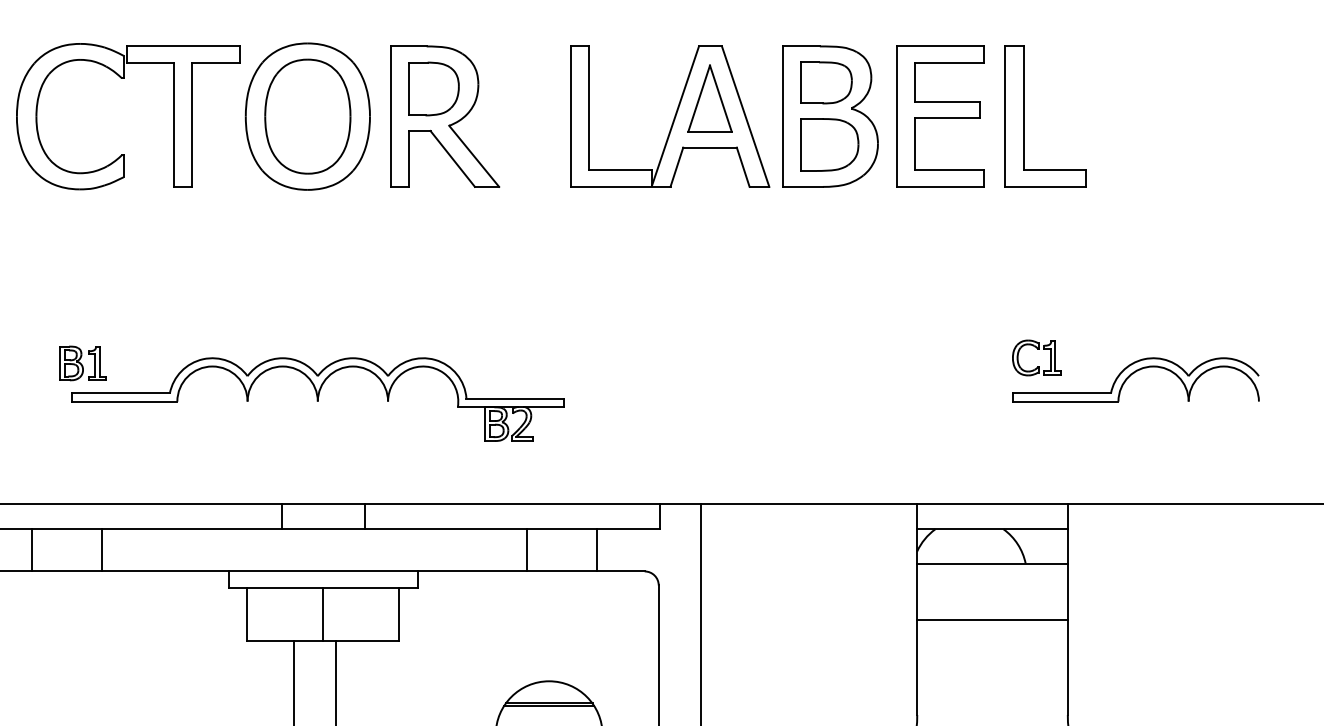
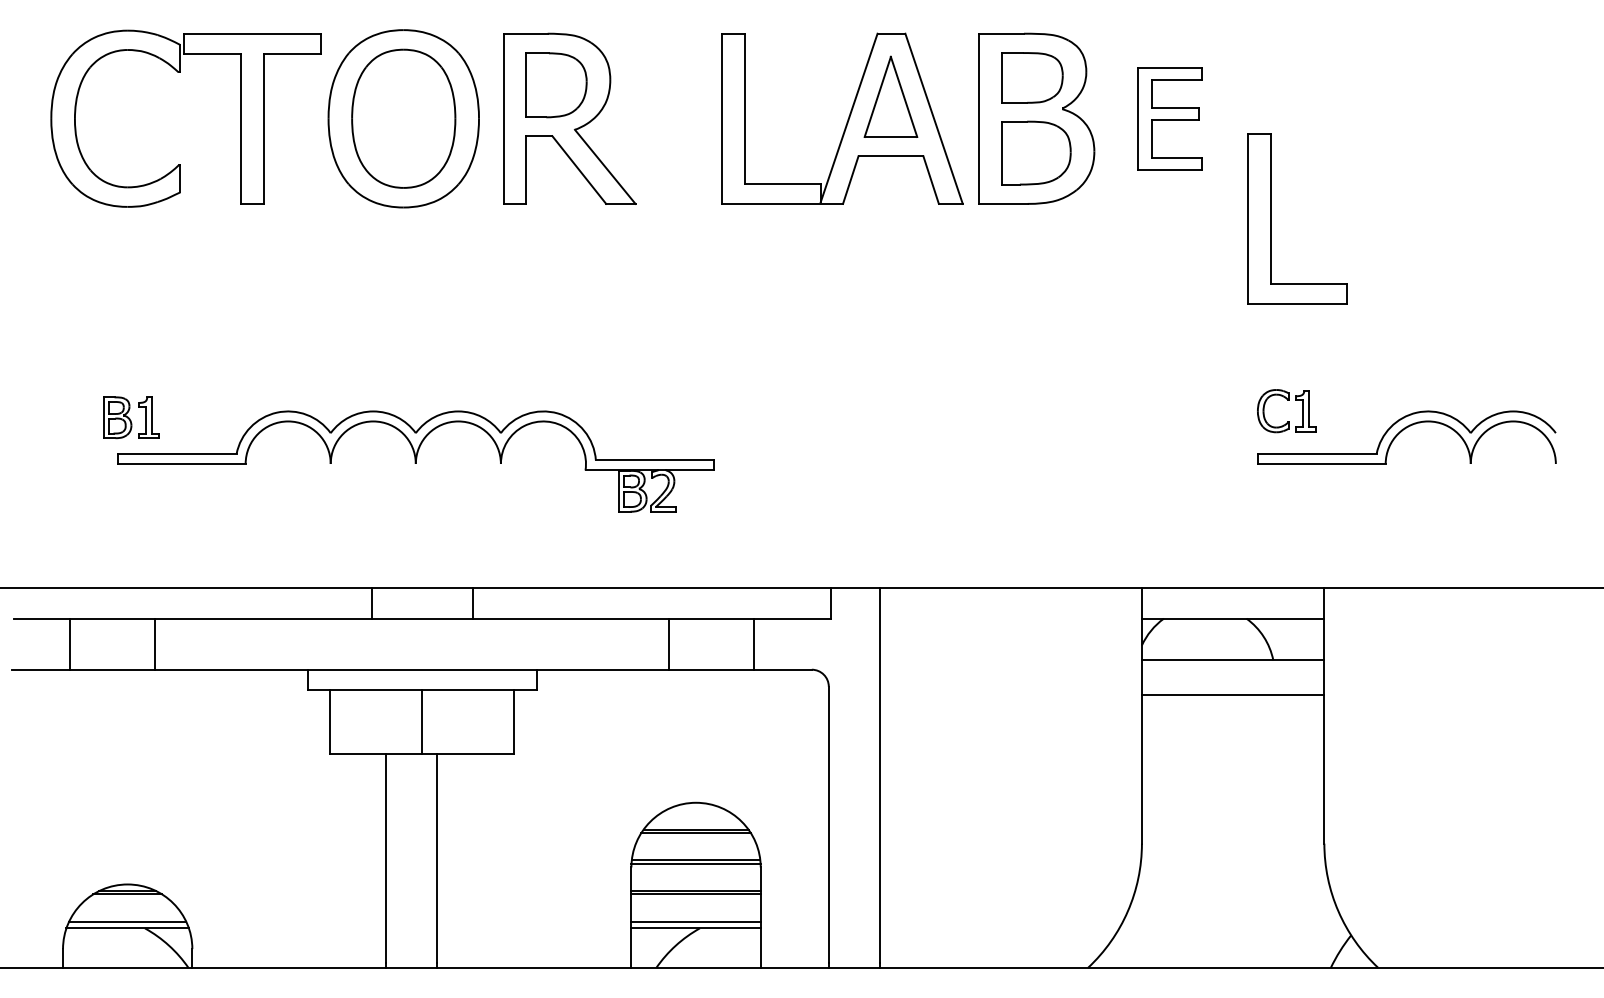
part: (939, 116) -> (1169, 118), size x0.6
part: (1024, 116) -> (1271, 218), moved
line: (991, 619) -> (1232, 695), moved

